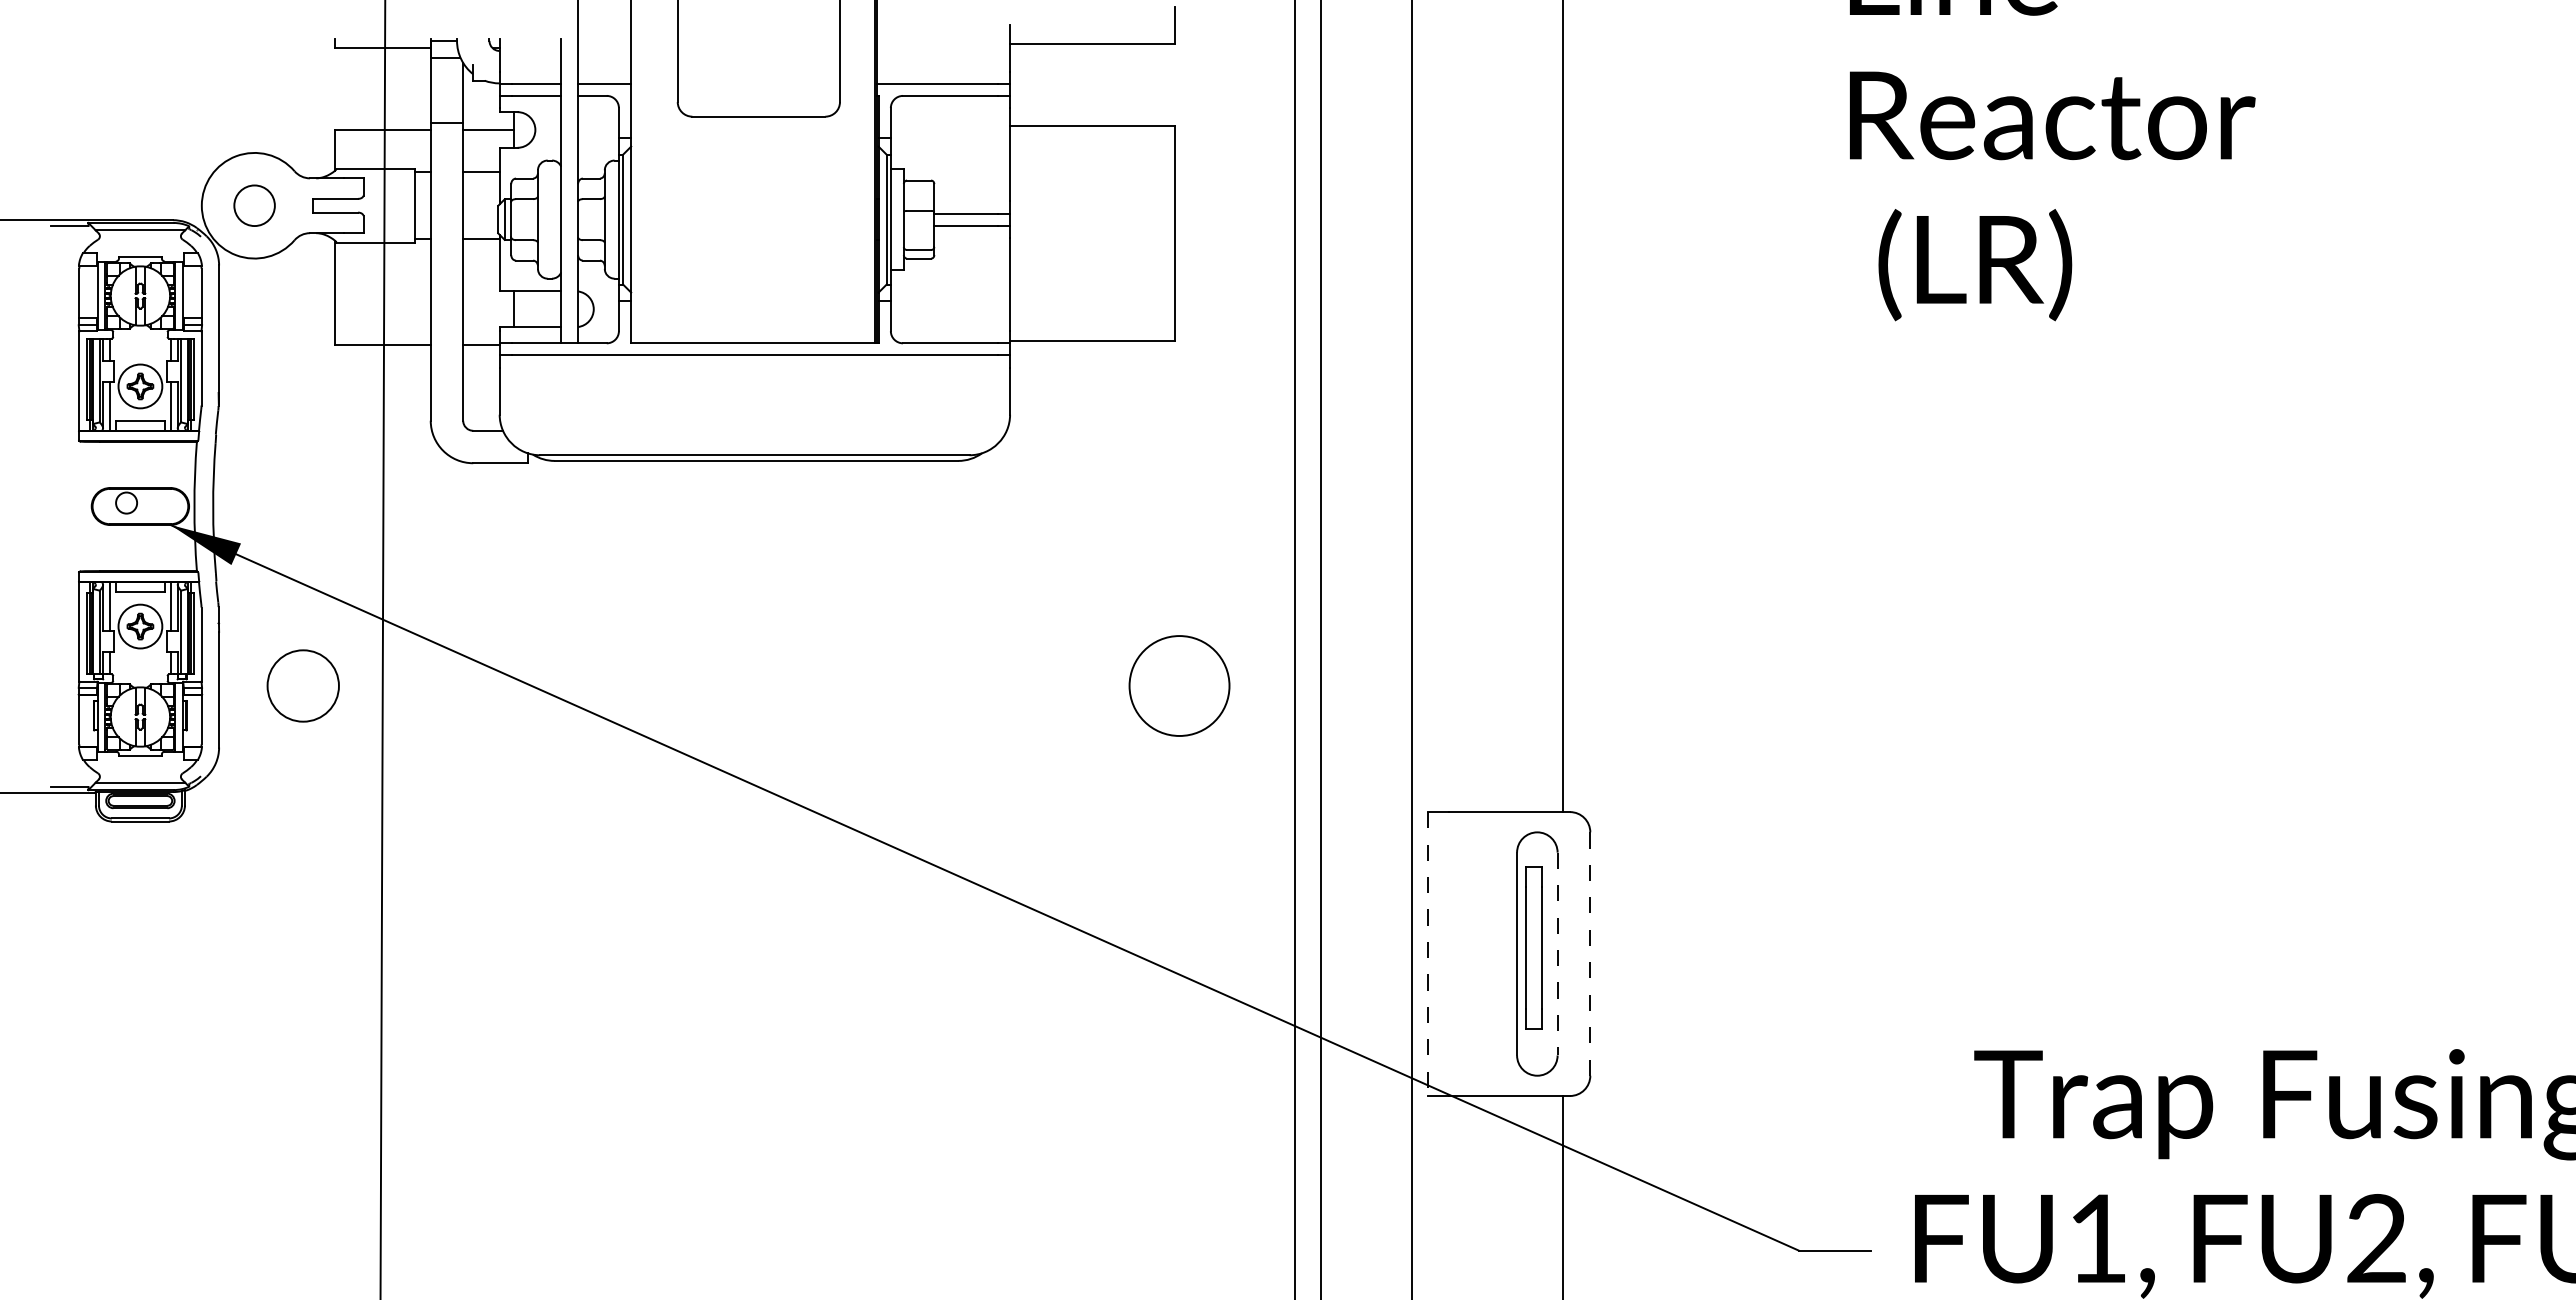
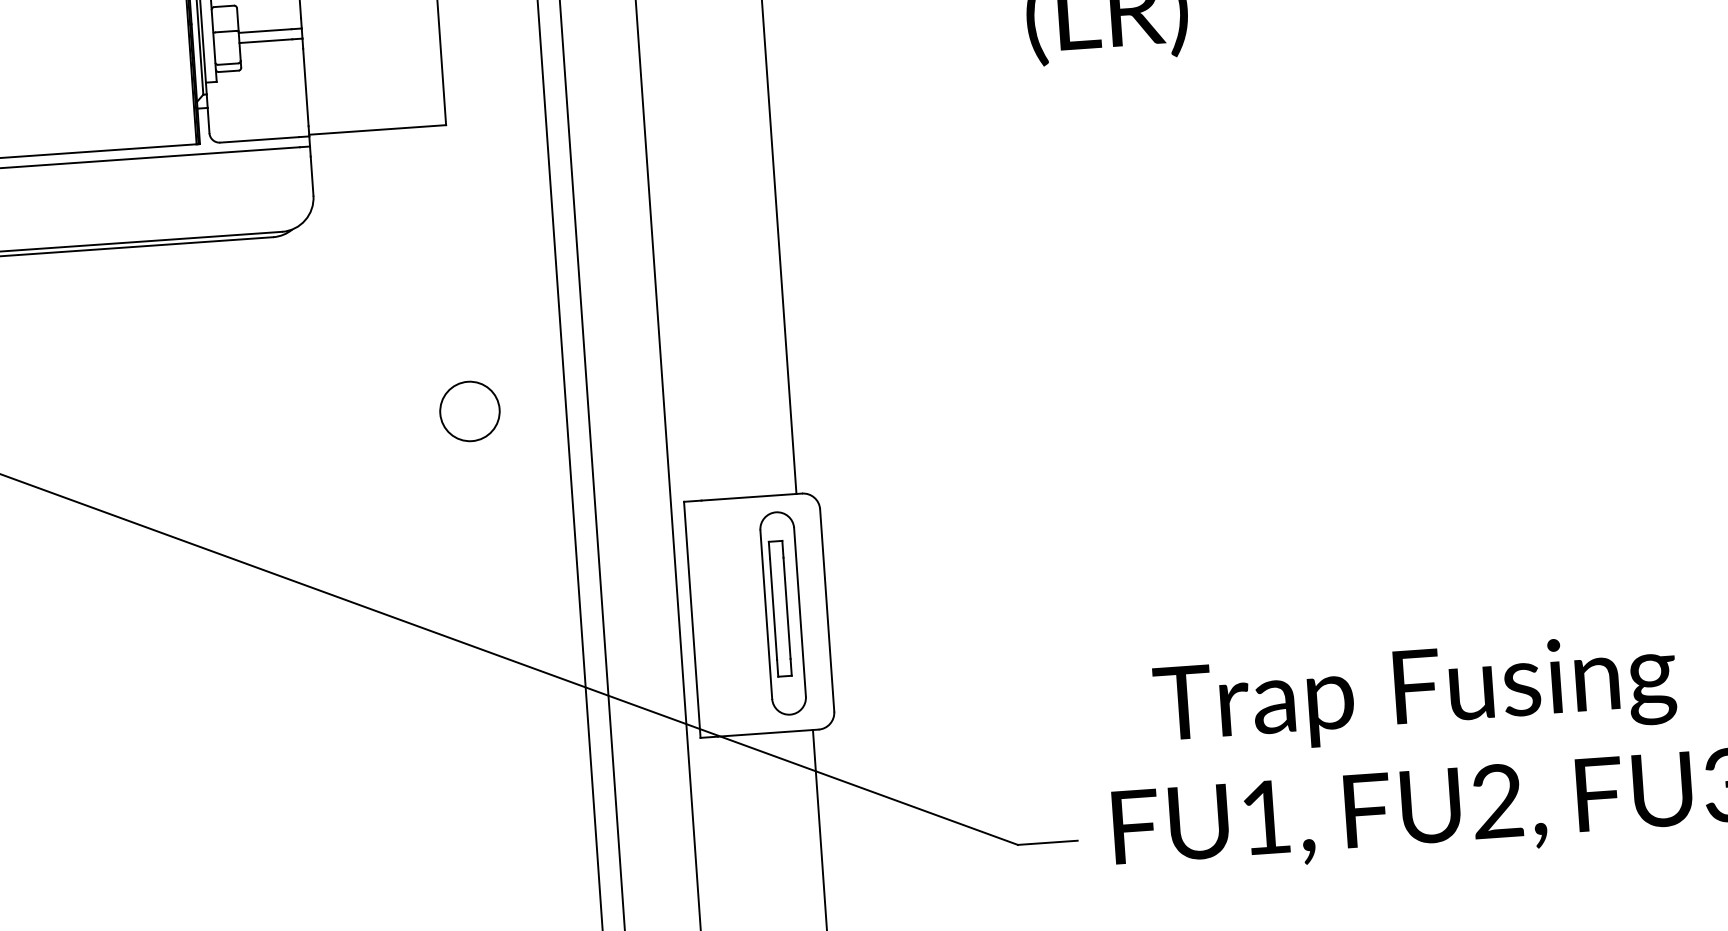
circle: (1178, 685) -> (469, 411), size x0.71
line: (1428, 954) -> (692, 620), dashed -> solid
line: (1557, 954) -> (799, 612), dashed -> solid
line: (1590, 954) -> (827, 610), dashed -> solid

